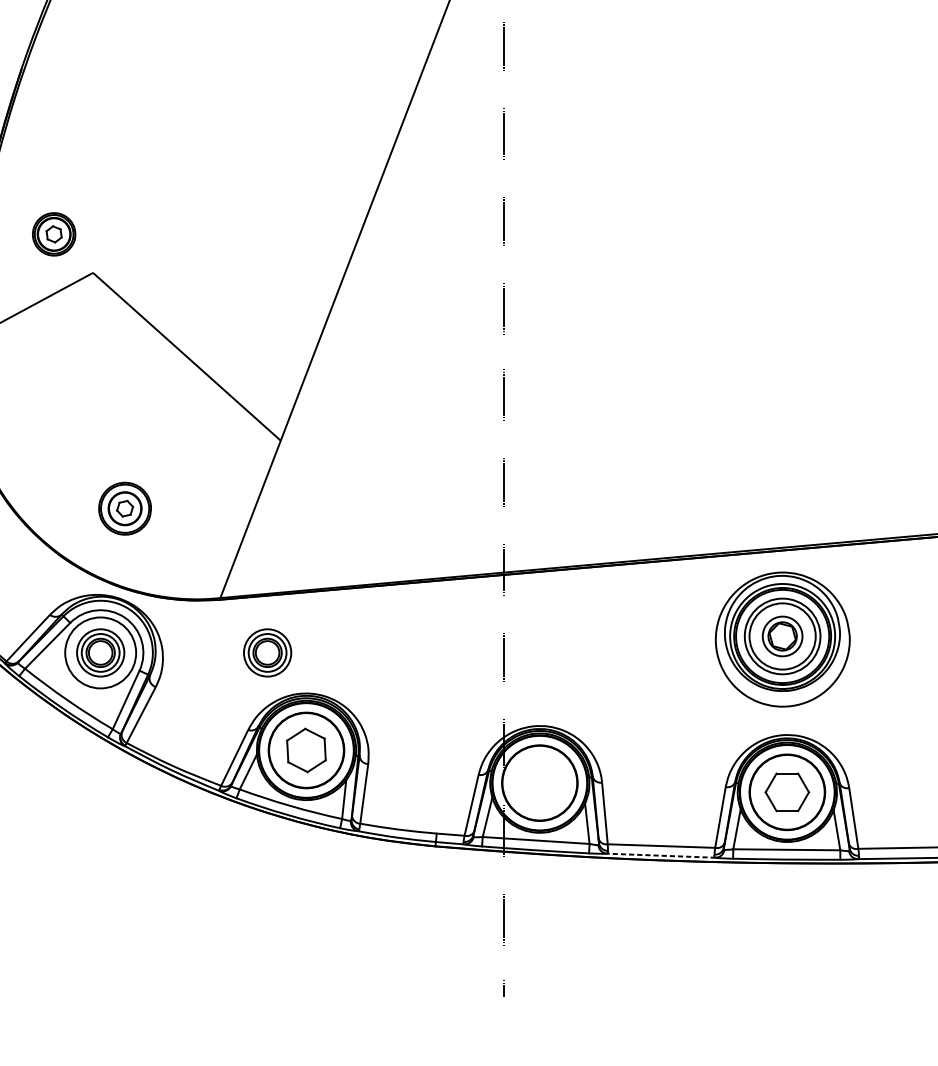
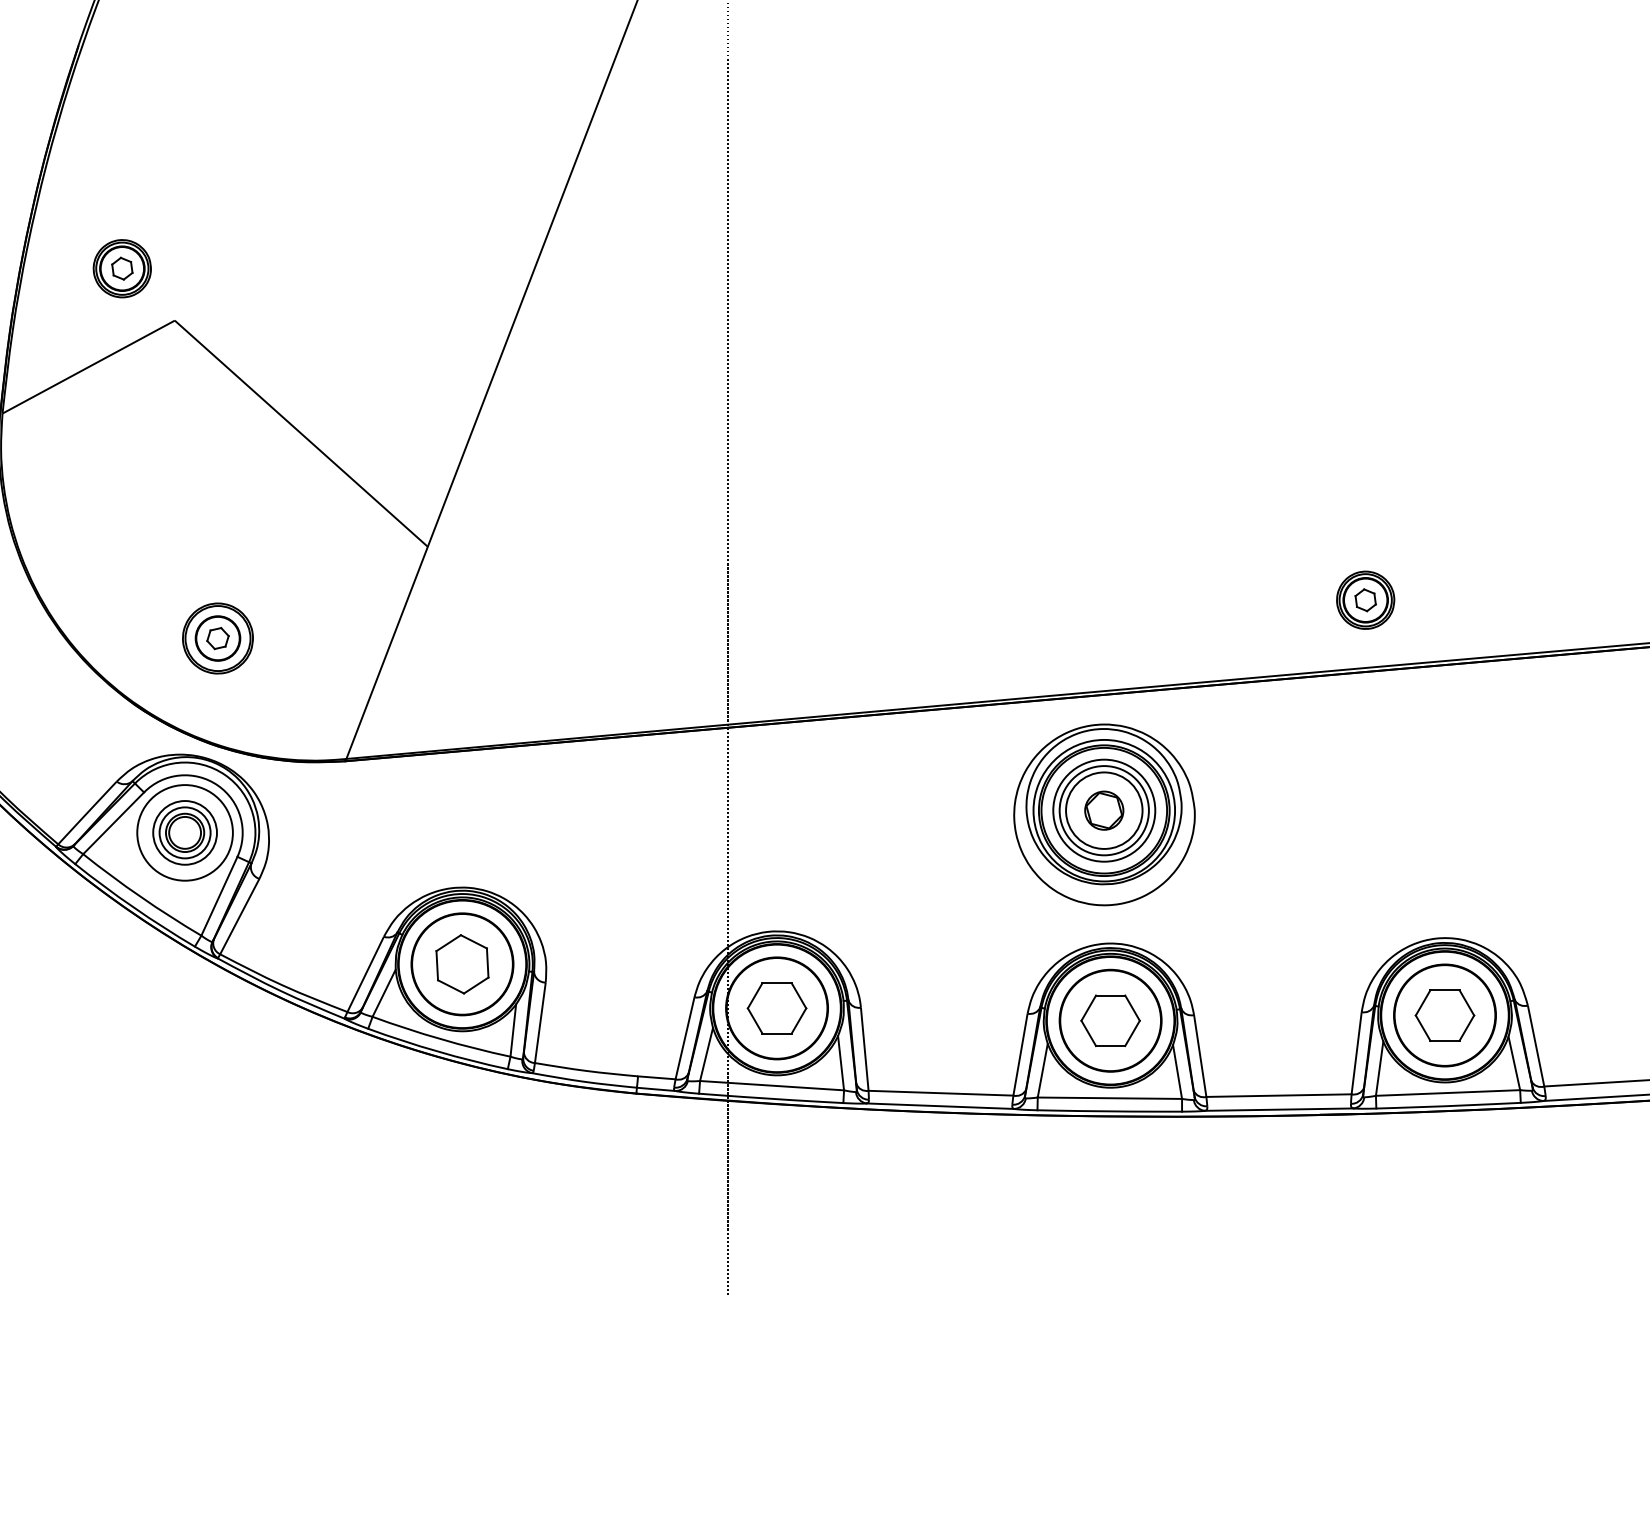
circle: (782, 636) -> (1104, 810), size x1.43
part: (267, 652) -> (409, 832), removed
part: (539, 783) -> (776, 1008), added
line: (661, 855) -> (940, 1106), dashed -> solid

